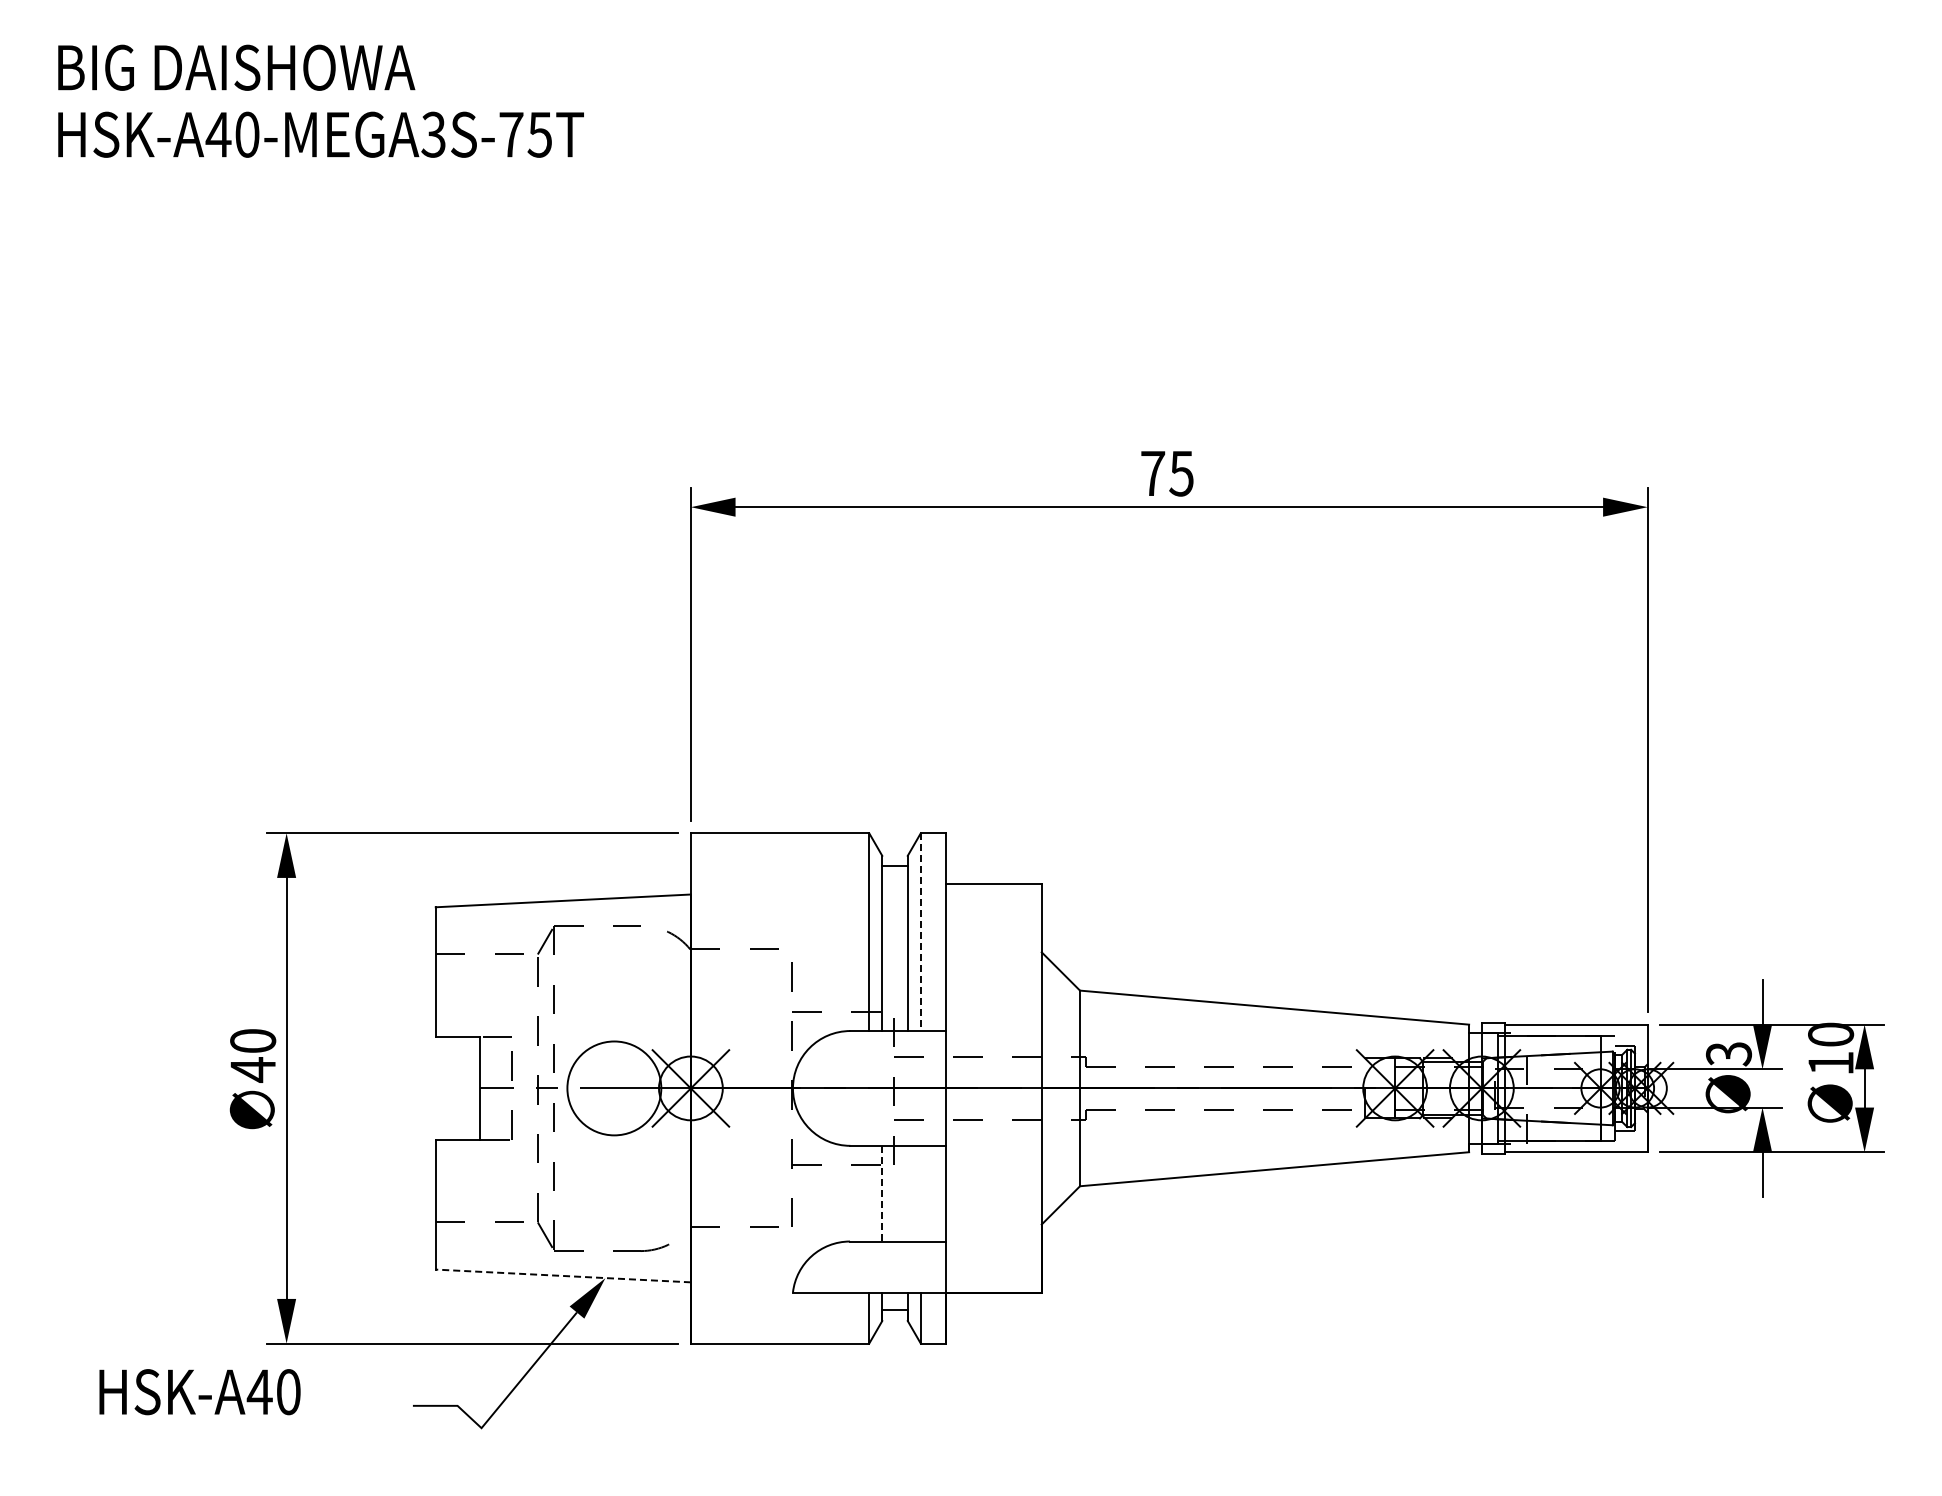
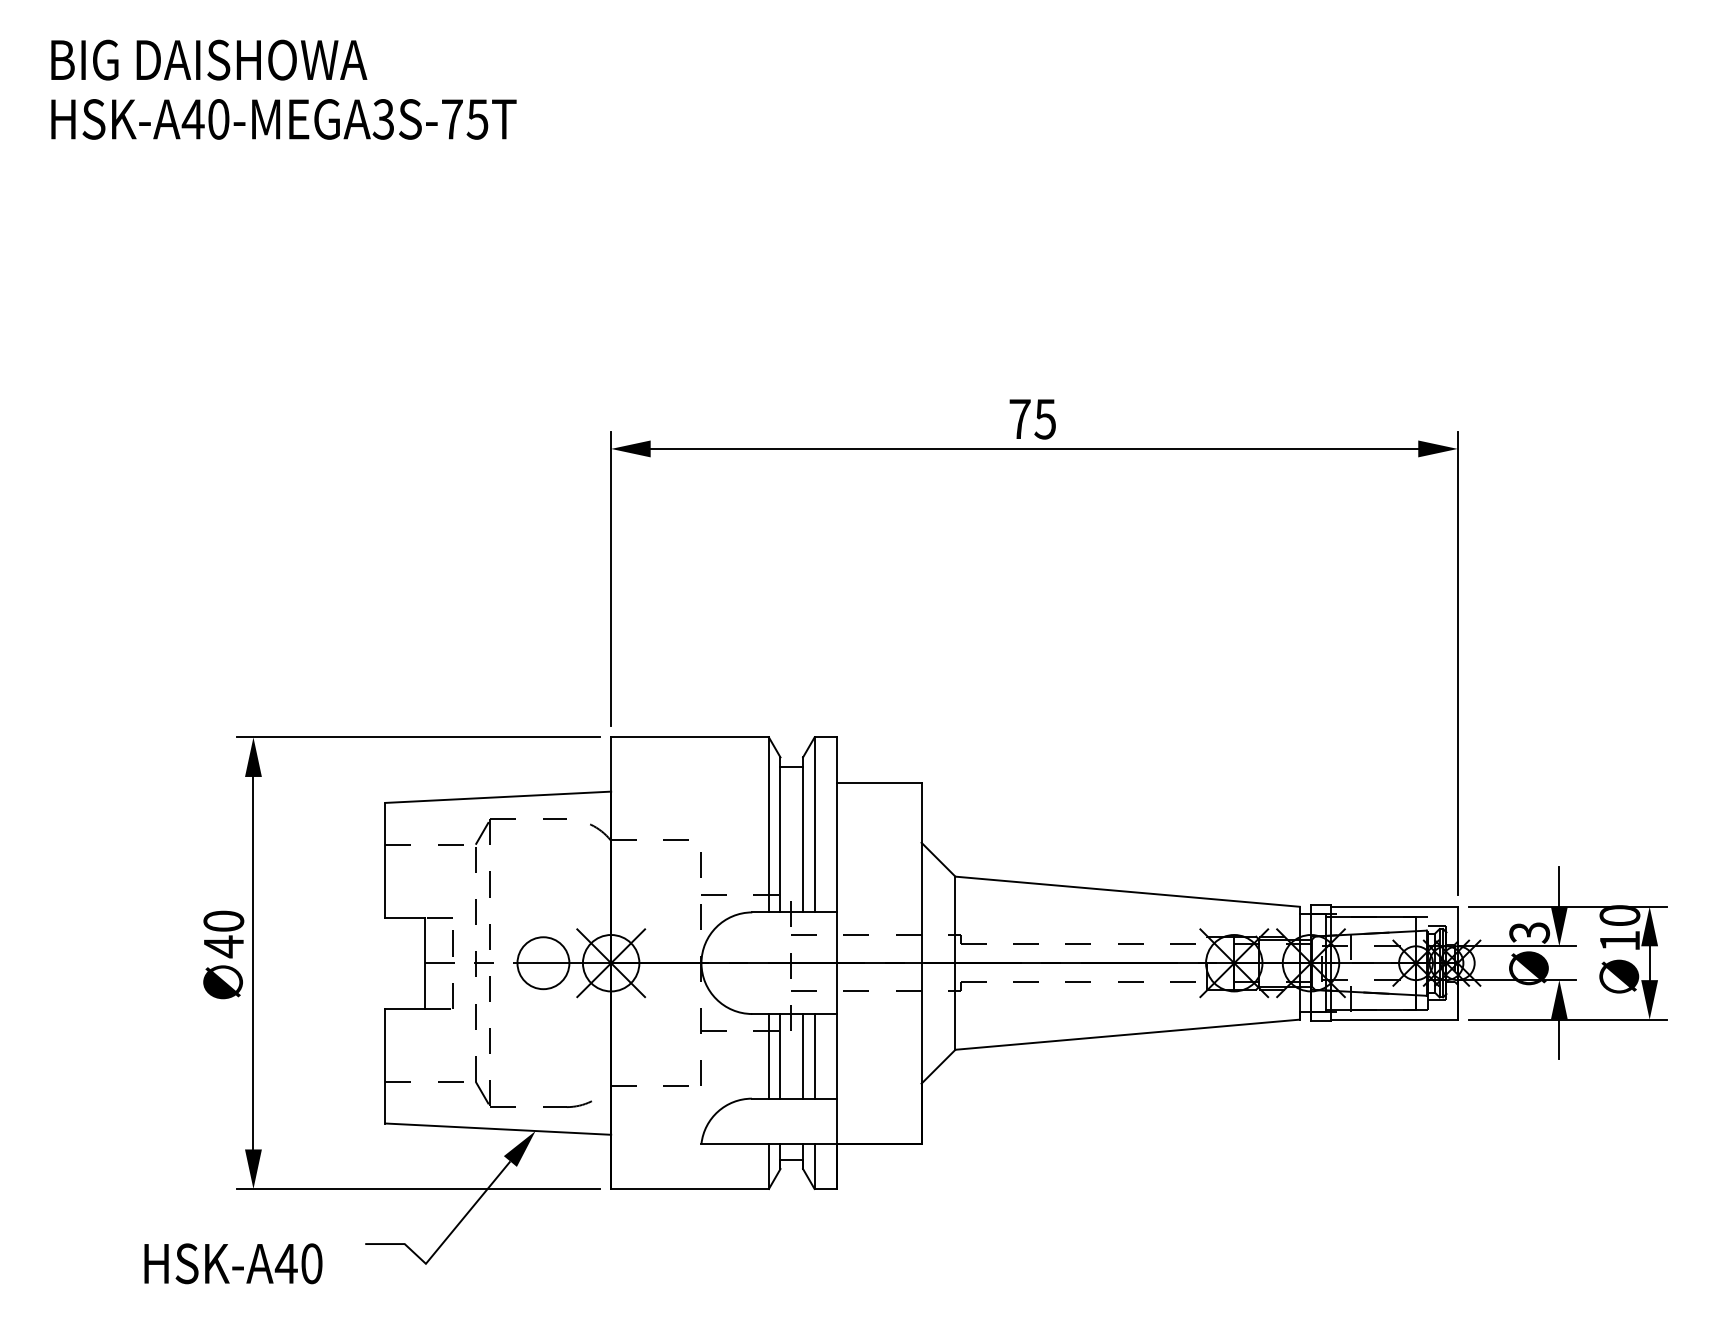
line: (920, 932) -> (814, 825), dashed -> solid
circle: (614, 1088) -> (543, 963), size x0.62
line: (869, 1193) -> (769, 1056), added
line: (882, 1193) -> (780, 1056), dashed -> solid
line: (907, 1193) -> (802, 1056), added
line: (920, 1193) -> (814, 1056), added
line: (563, 1275) -> (498, 1128), dashed -> solid
text: (199, 1392) -> (233, 1264), moved

